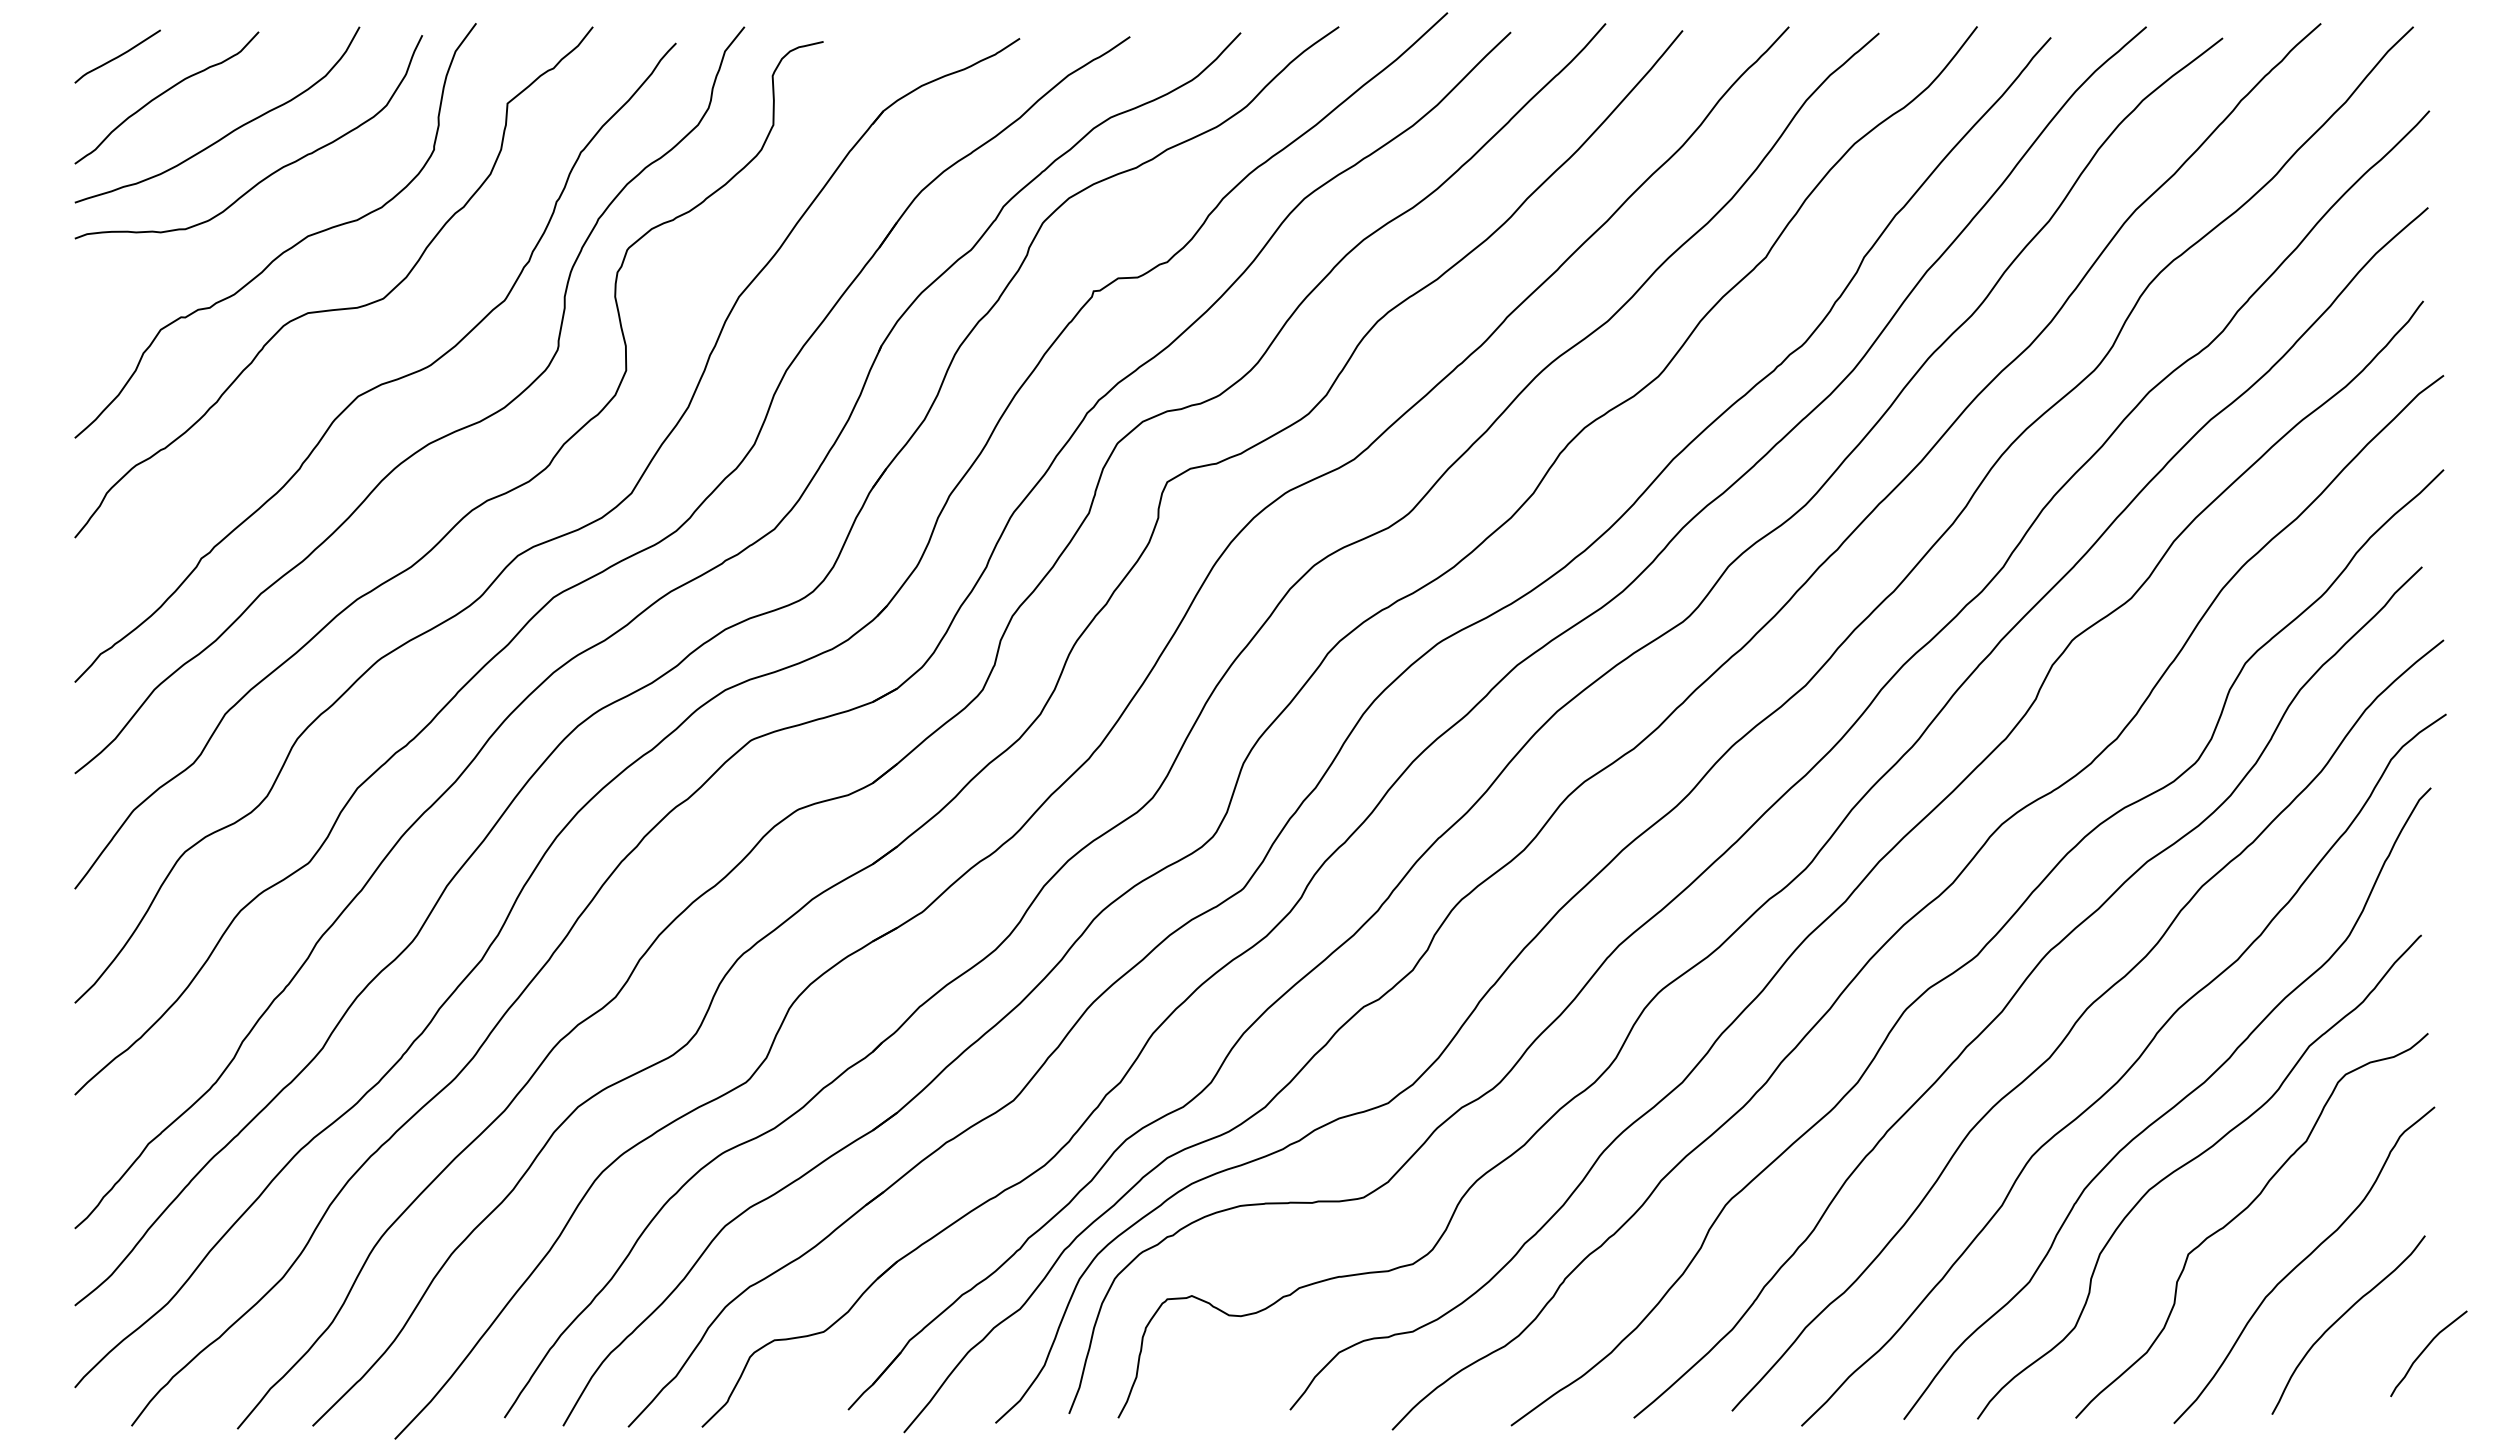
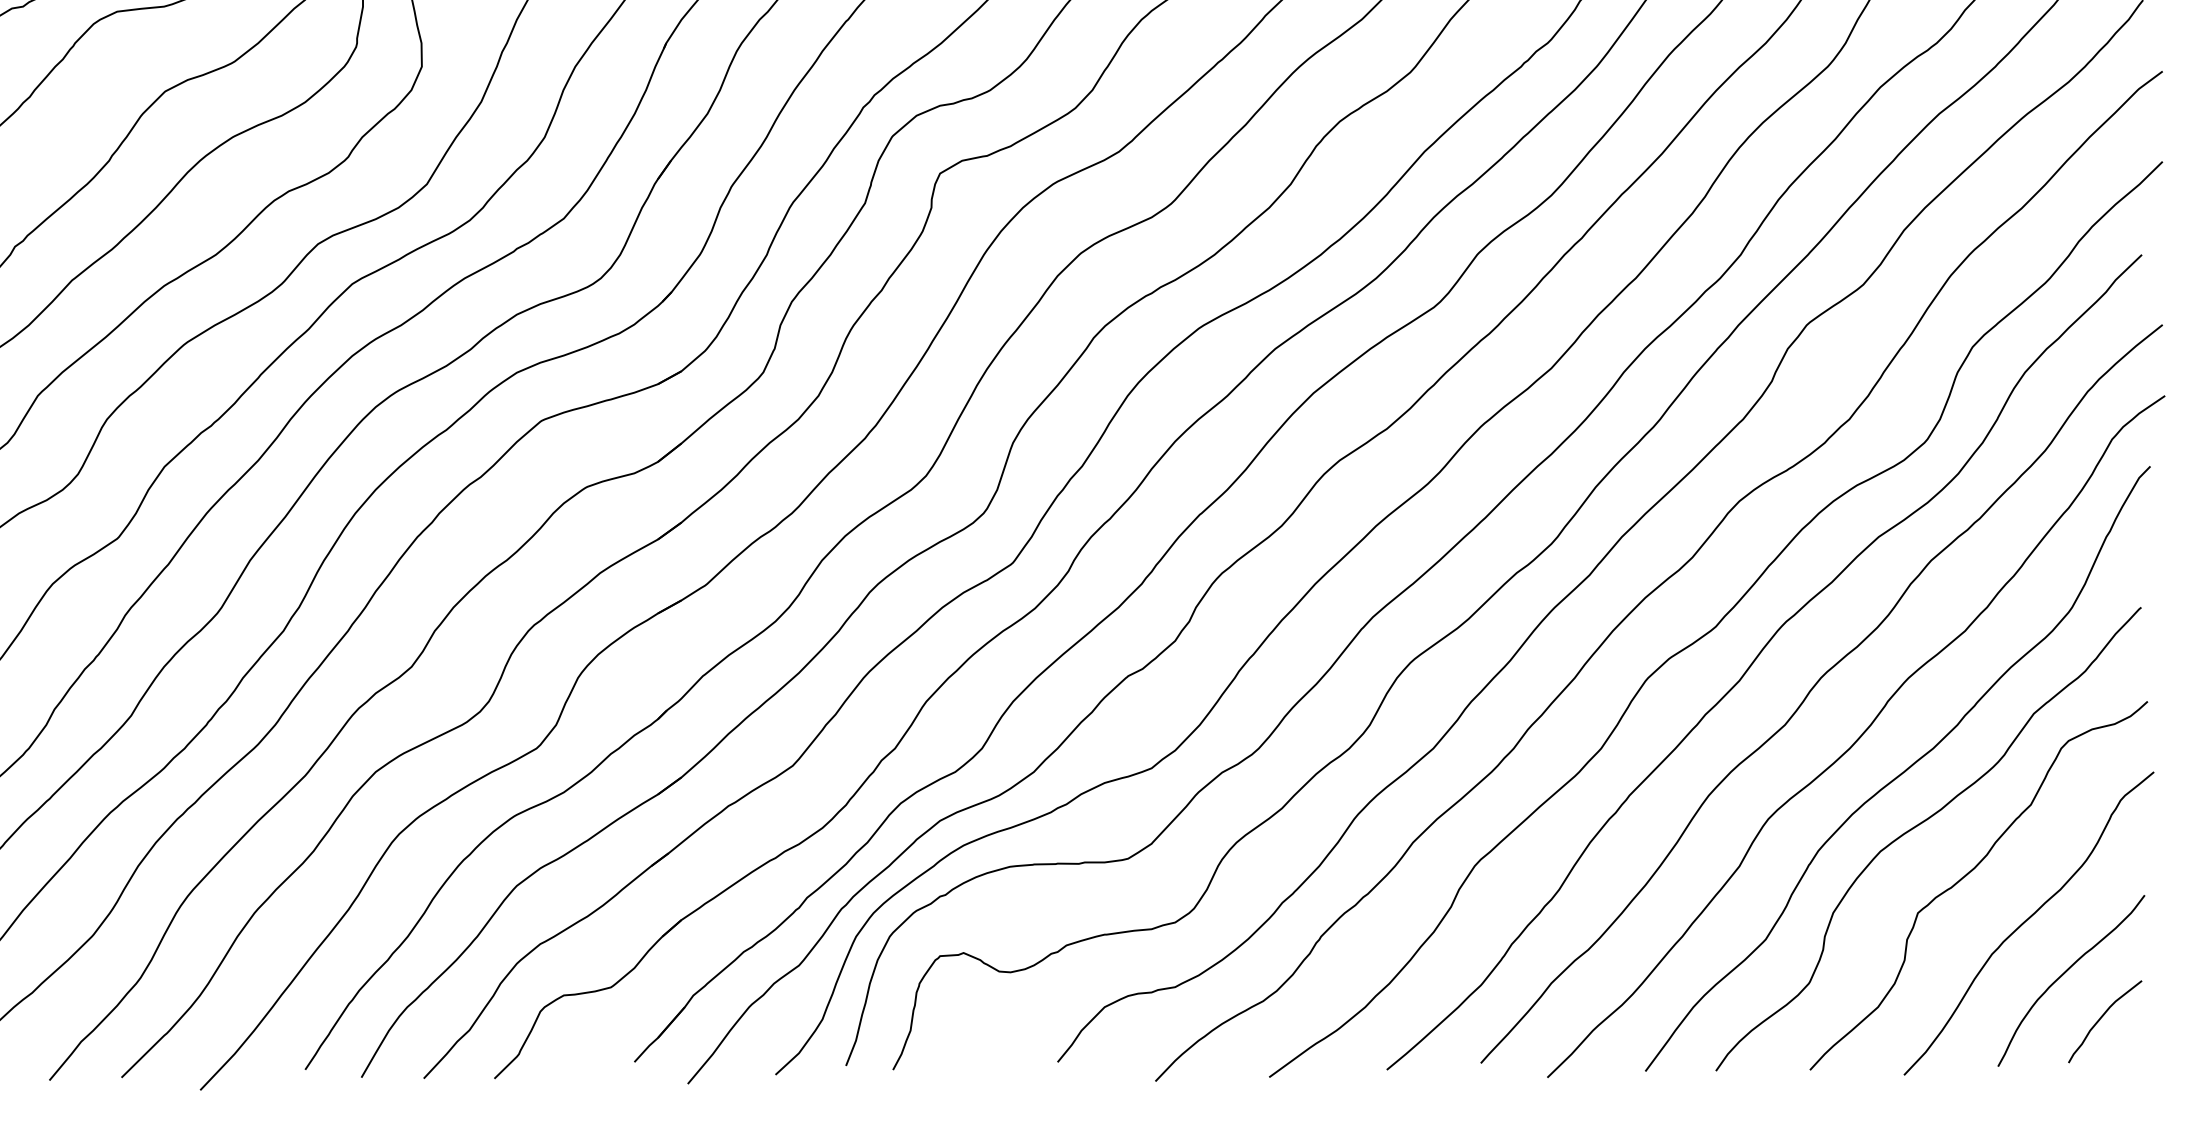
curve: (2425, 1350) -> (2101, 1018), moved

